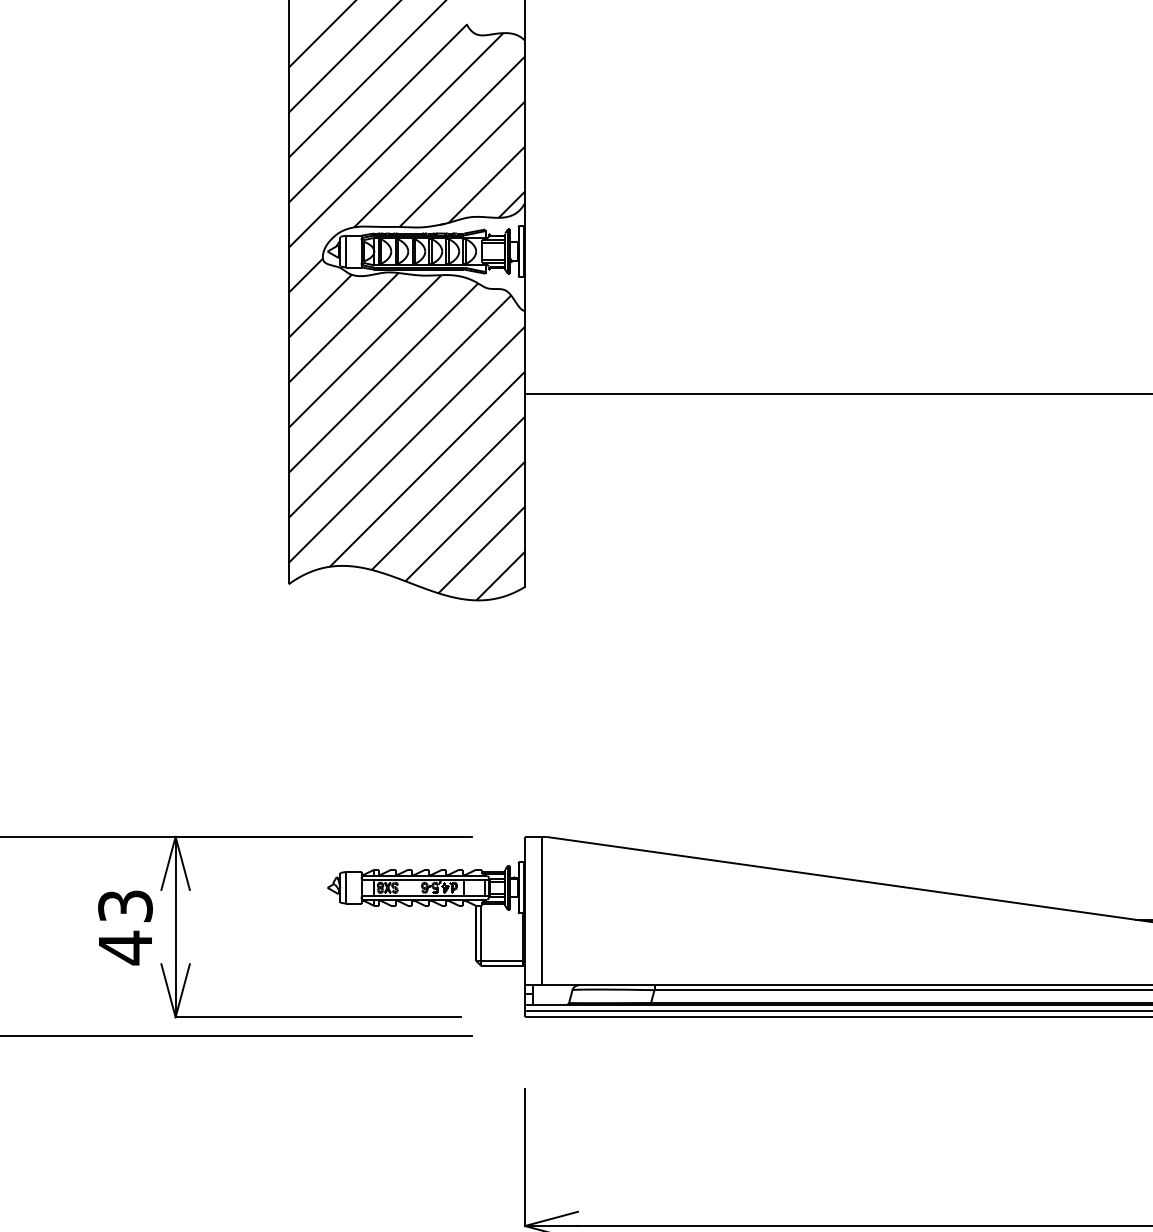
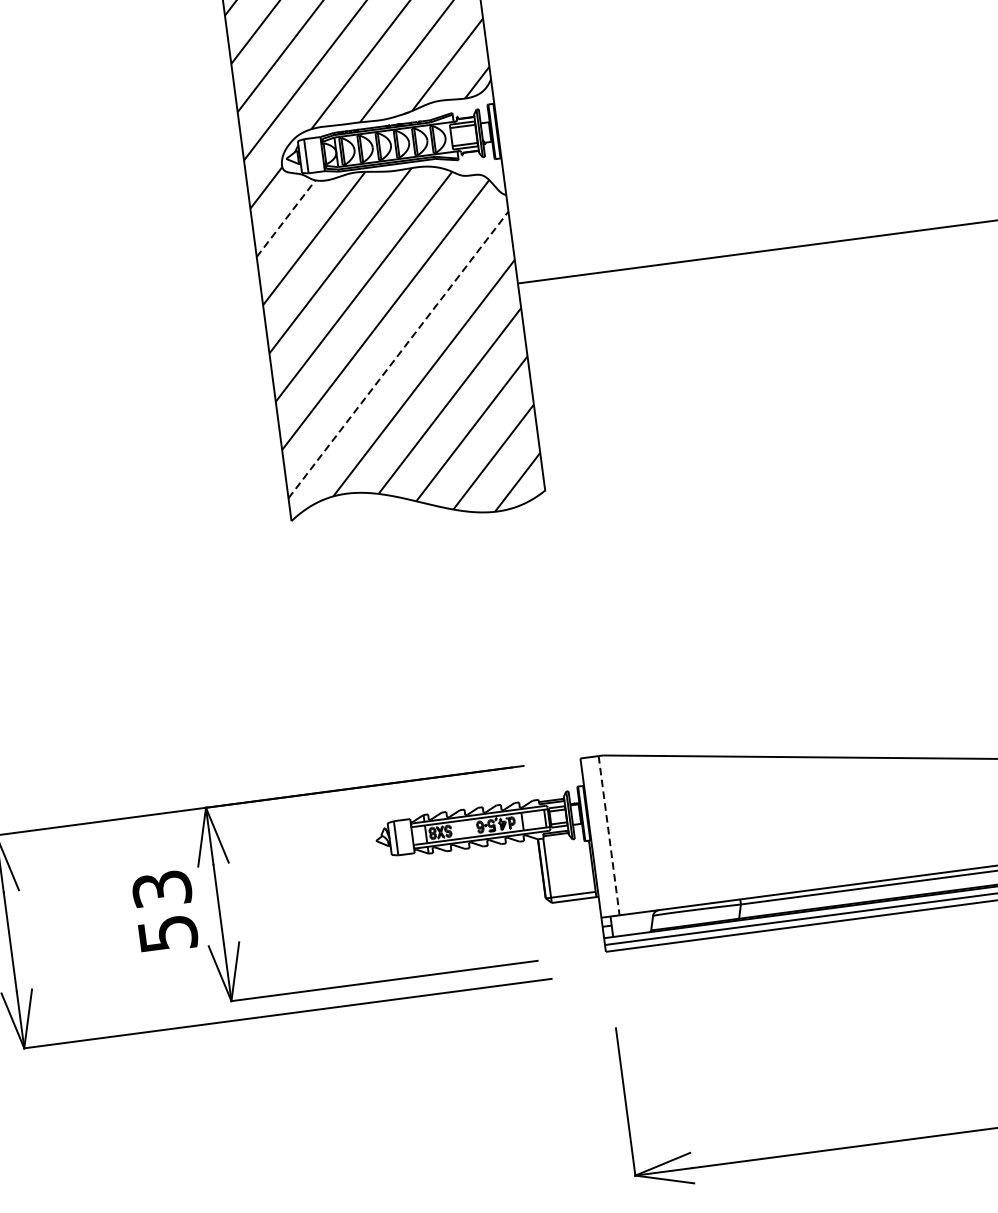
line: (320, 306) -> (286, 218), solid -> dashed
line: (407, 444) -> (399, 354), solid -> dashed
line: (541, 911) -> (608, 836), solid -> dashed
text: (125, 947) -> (167, 933), 43 -> 53

